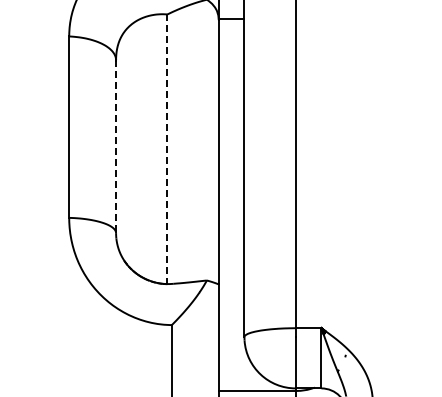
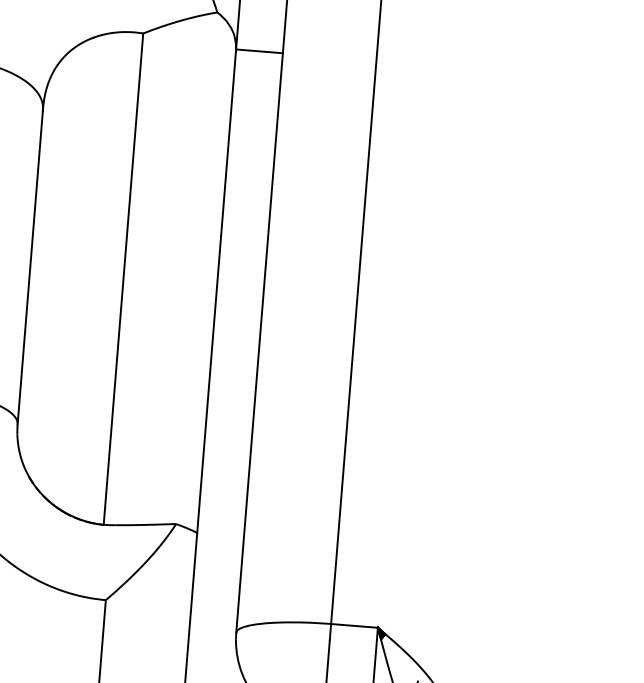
line: (116, 147) -> (30, 268), dashed -> solid
line: (167, 149) -> (123, 279), dashed -> solid

